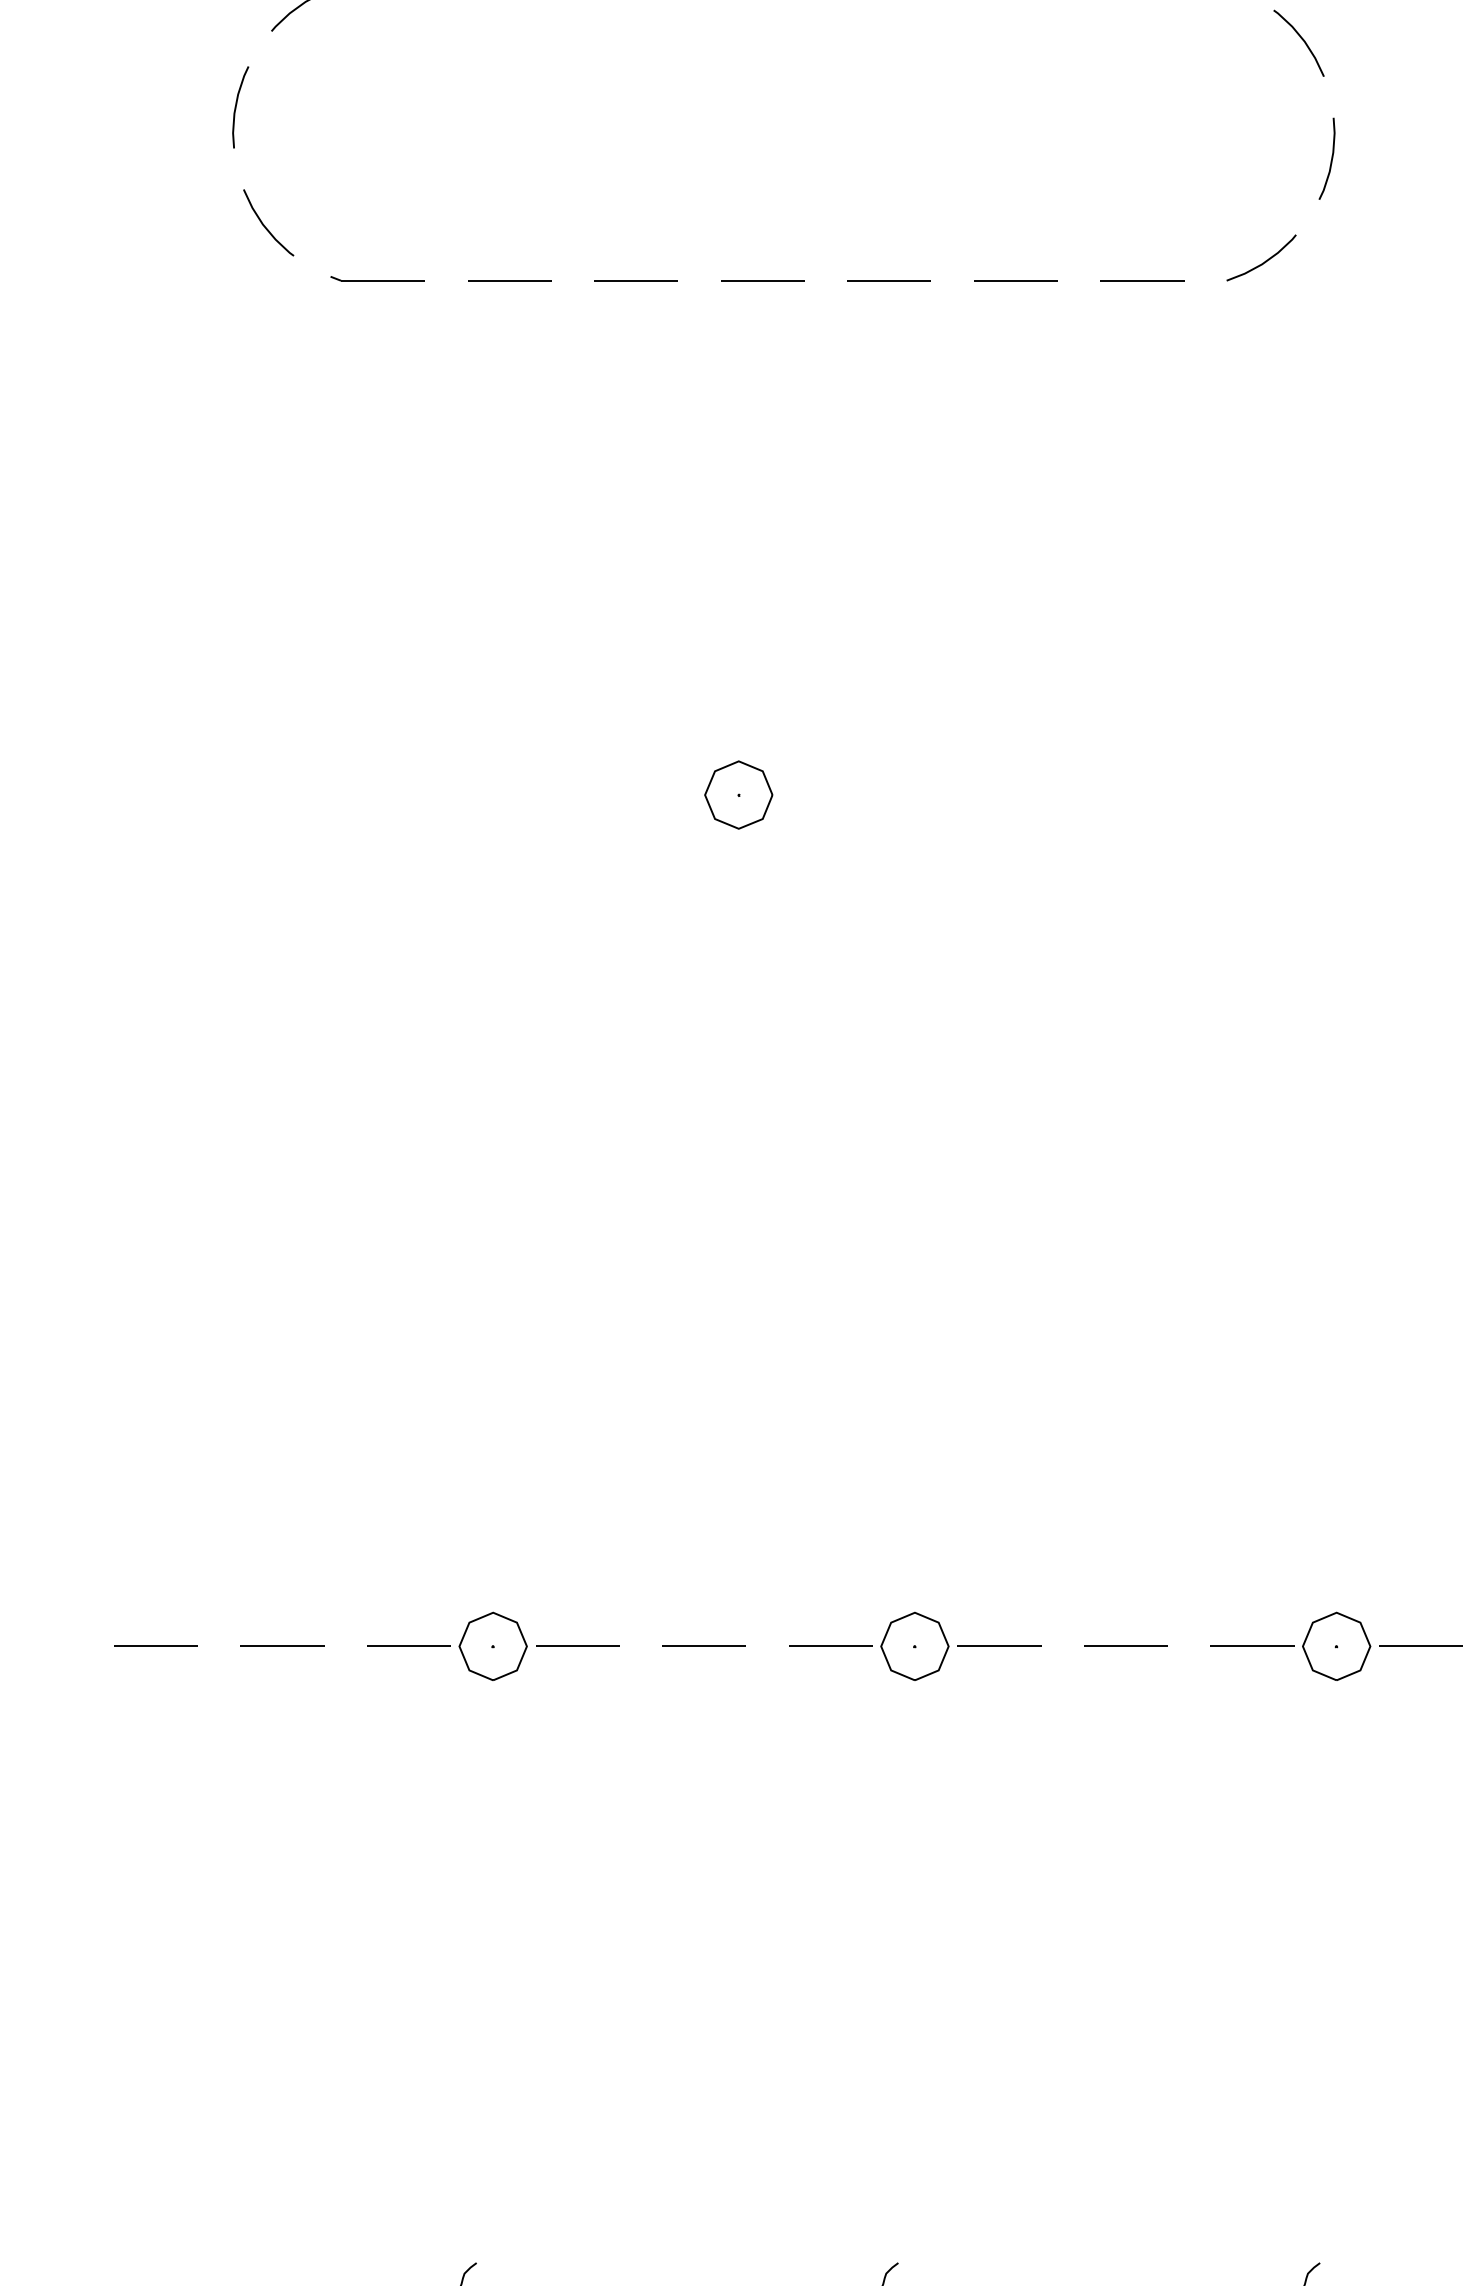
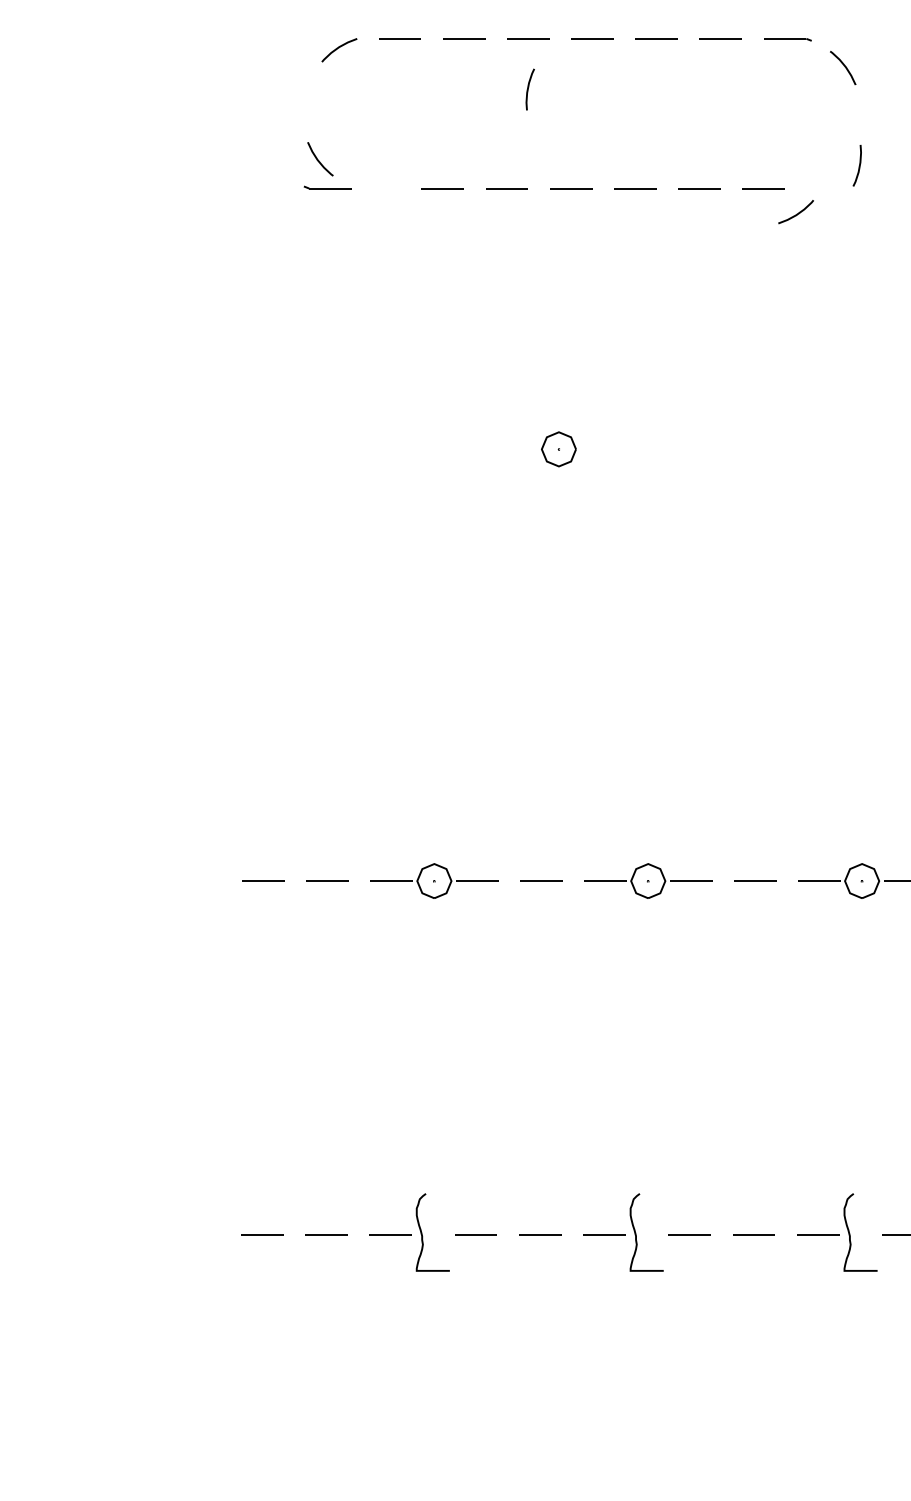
curve: (237, 107) -> (528, 89), moved
curve: (1329, 160) -> (858, 166), moved
curve: (1262, 260) -> (796, 213), moved
part: (377, 278) -> (327, 187), moved

